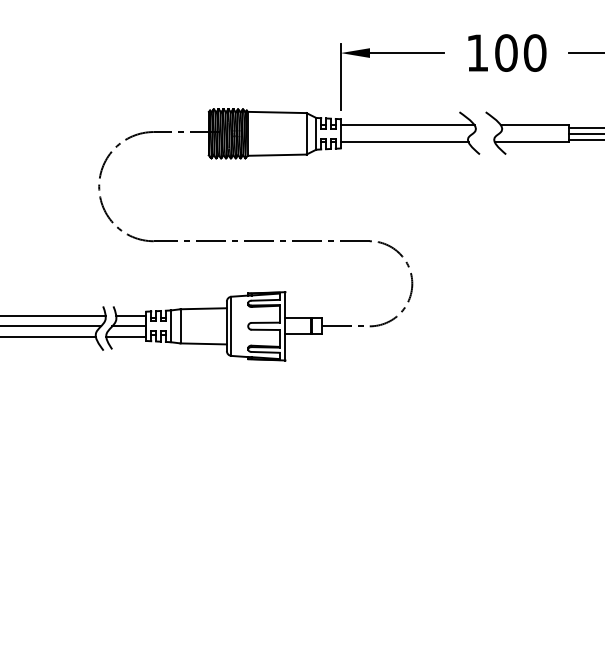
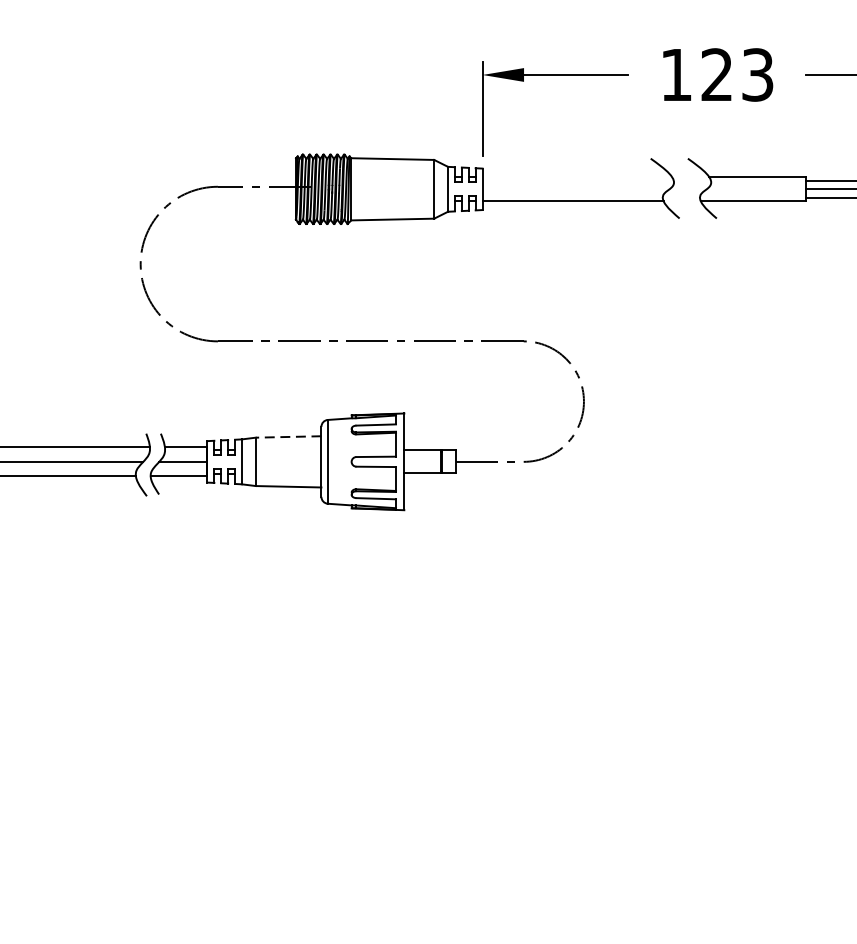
text: (520, 52) -> (737, 74), 100 -> 123
line: (407, 125) -> (577, 177), removed
line: (203, 308) -> (288, 436), solid -> dashed

